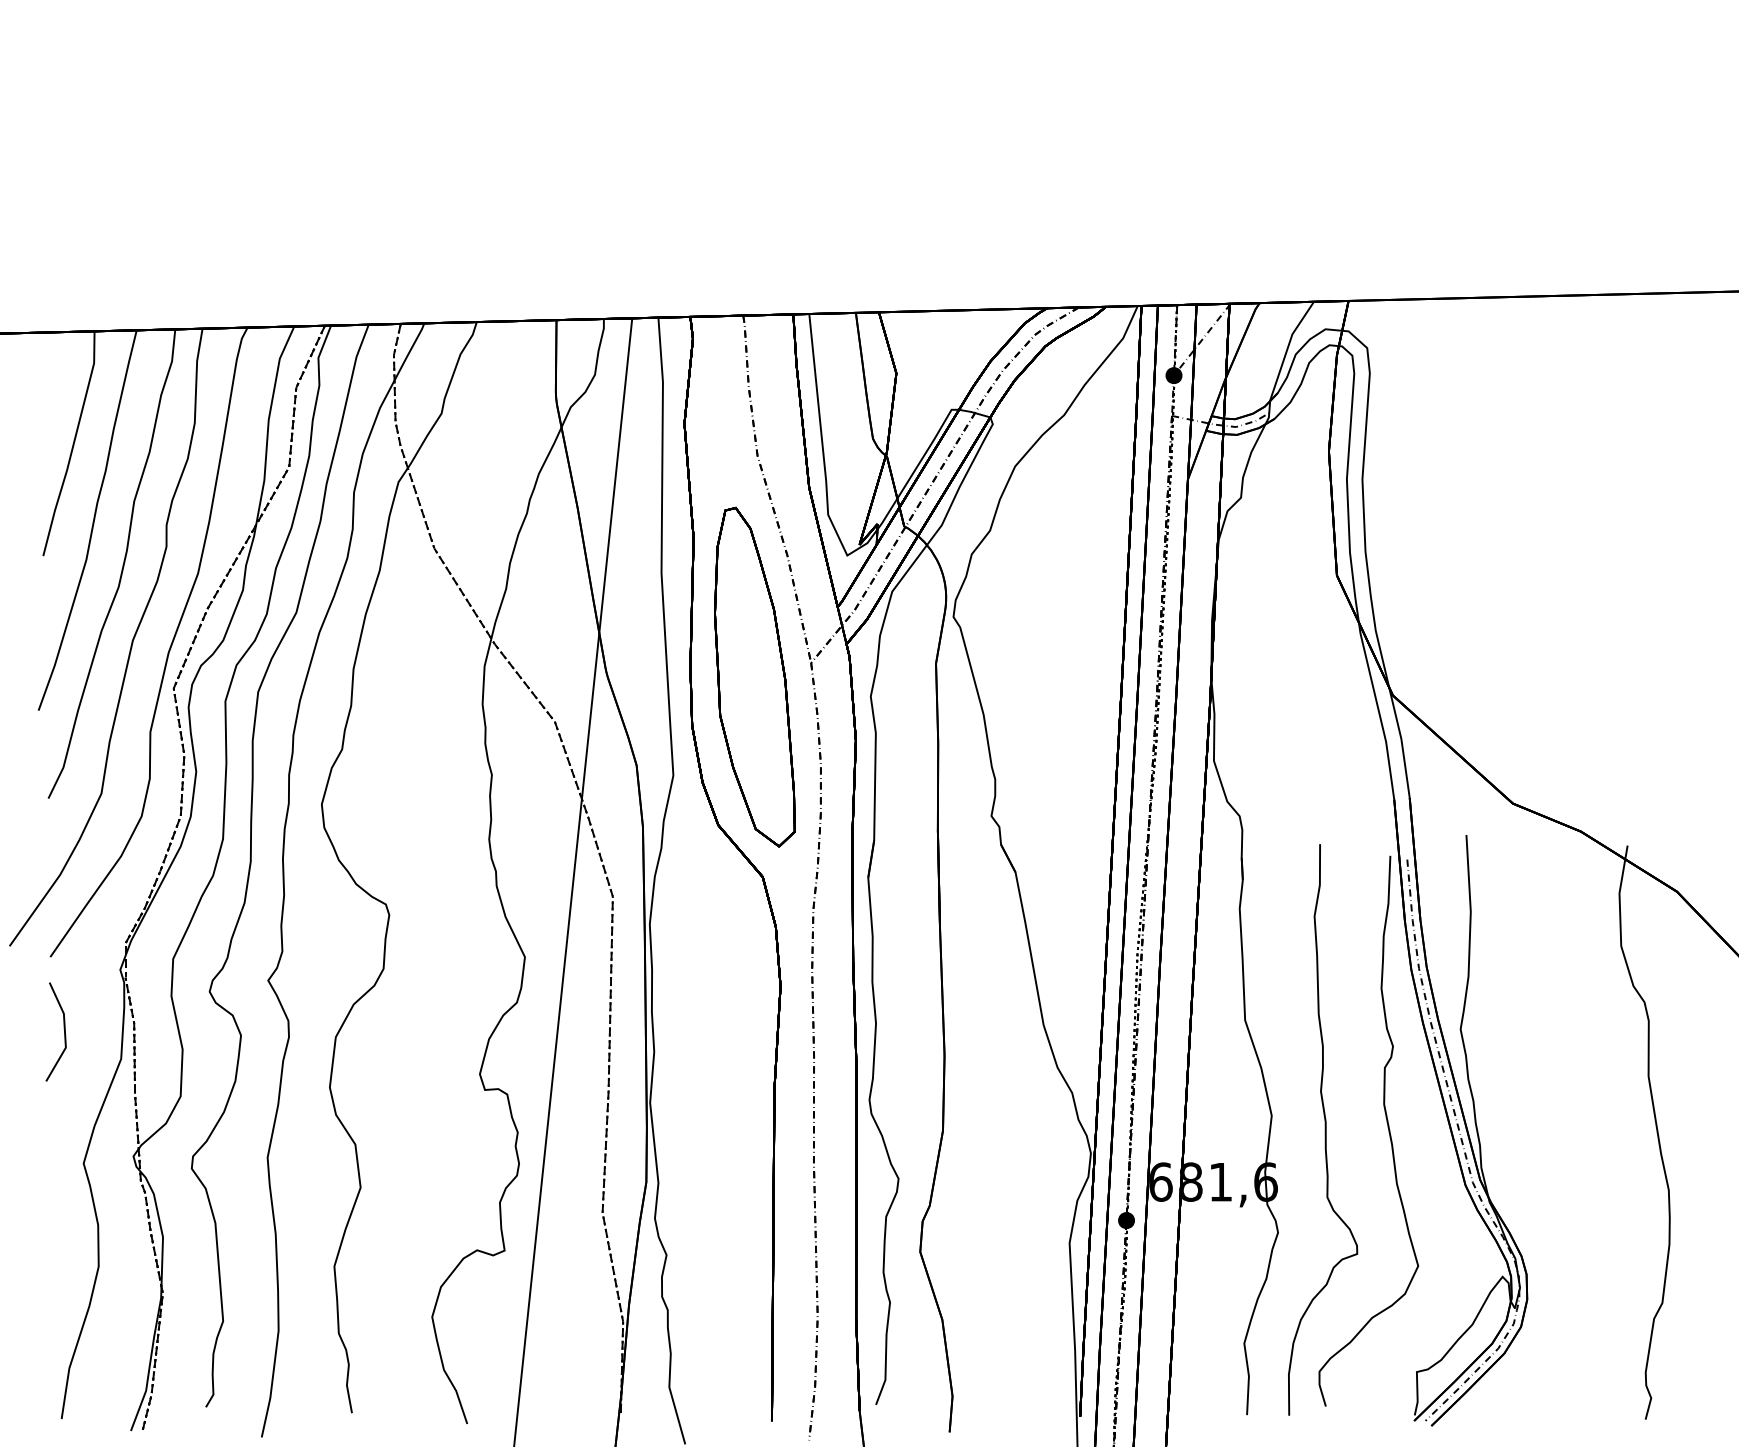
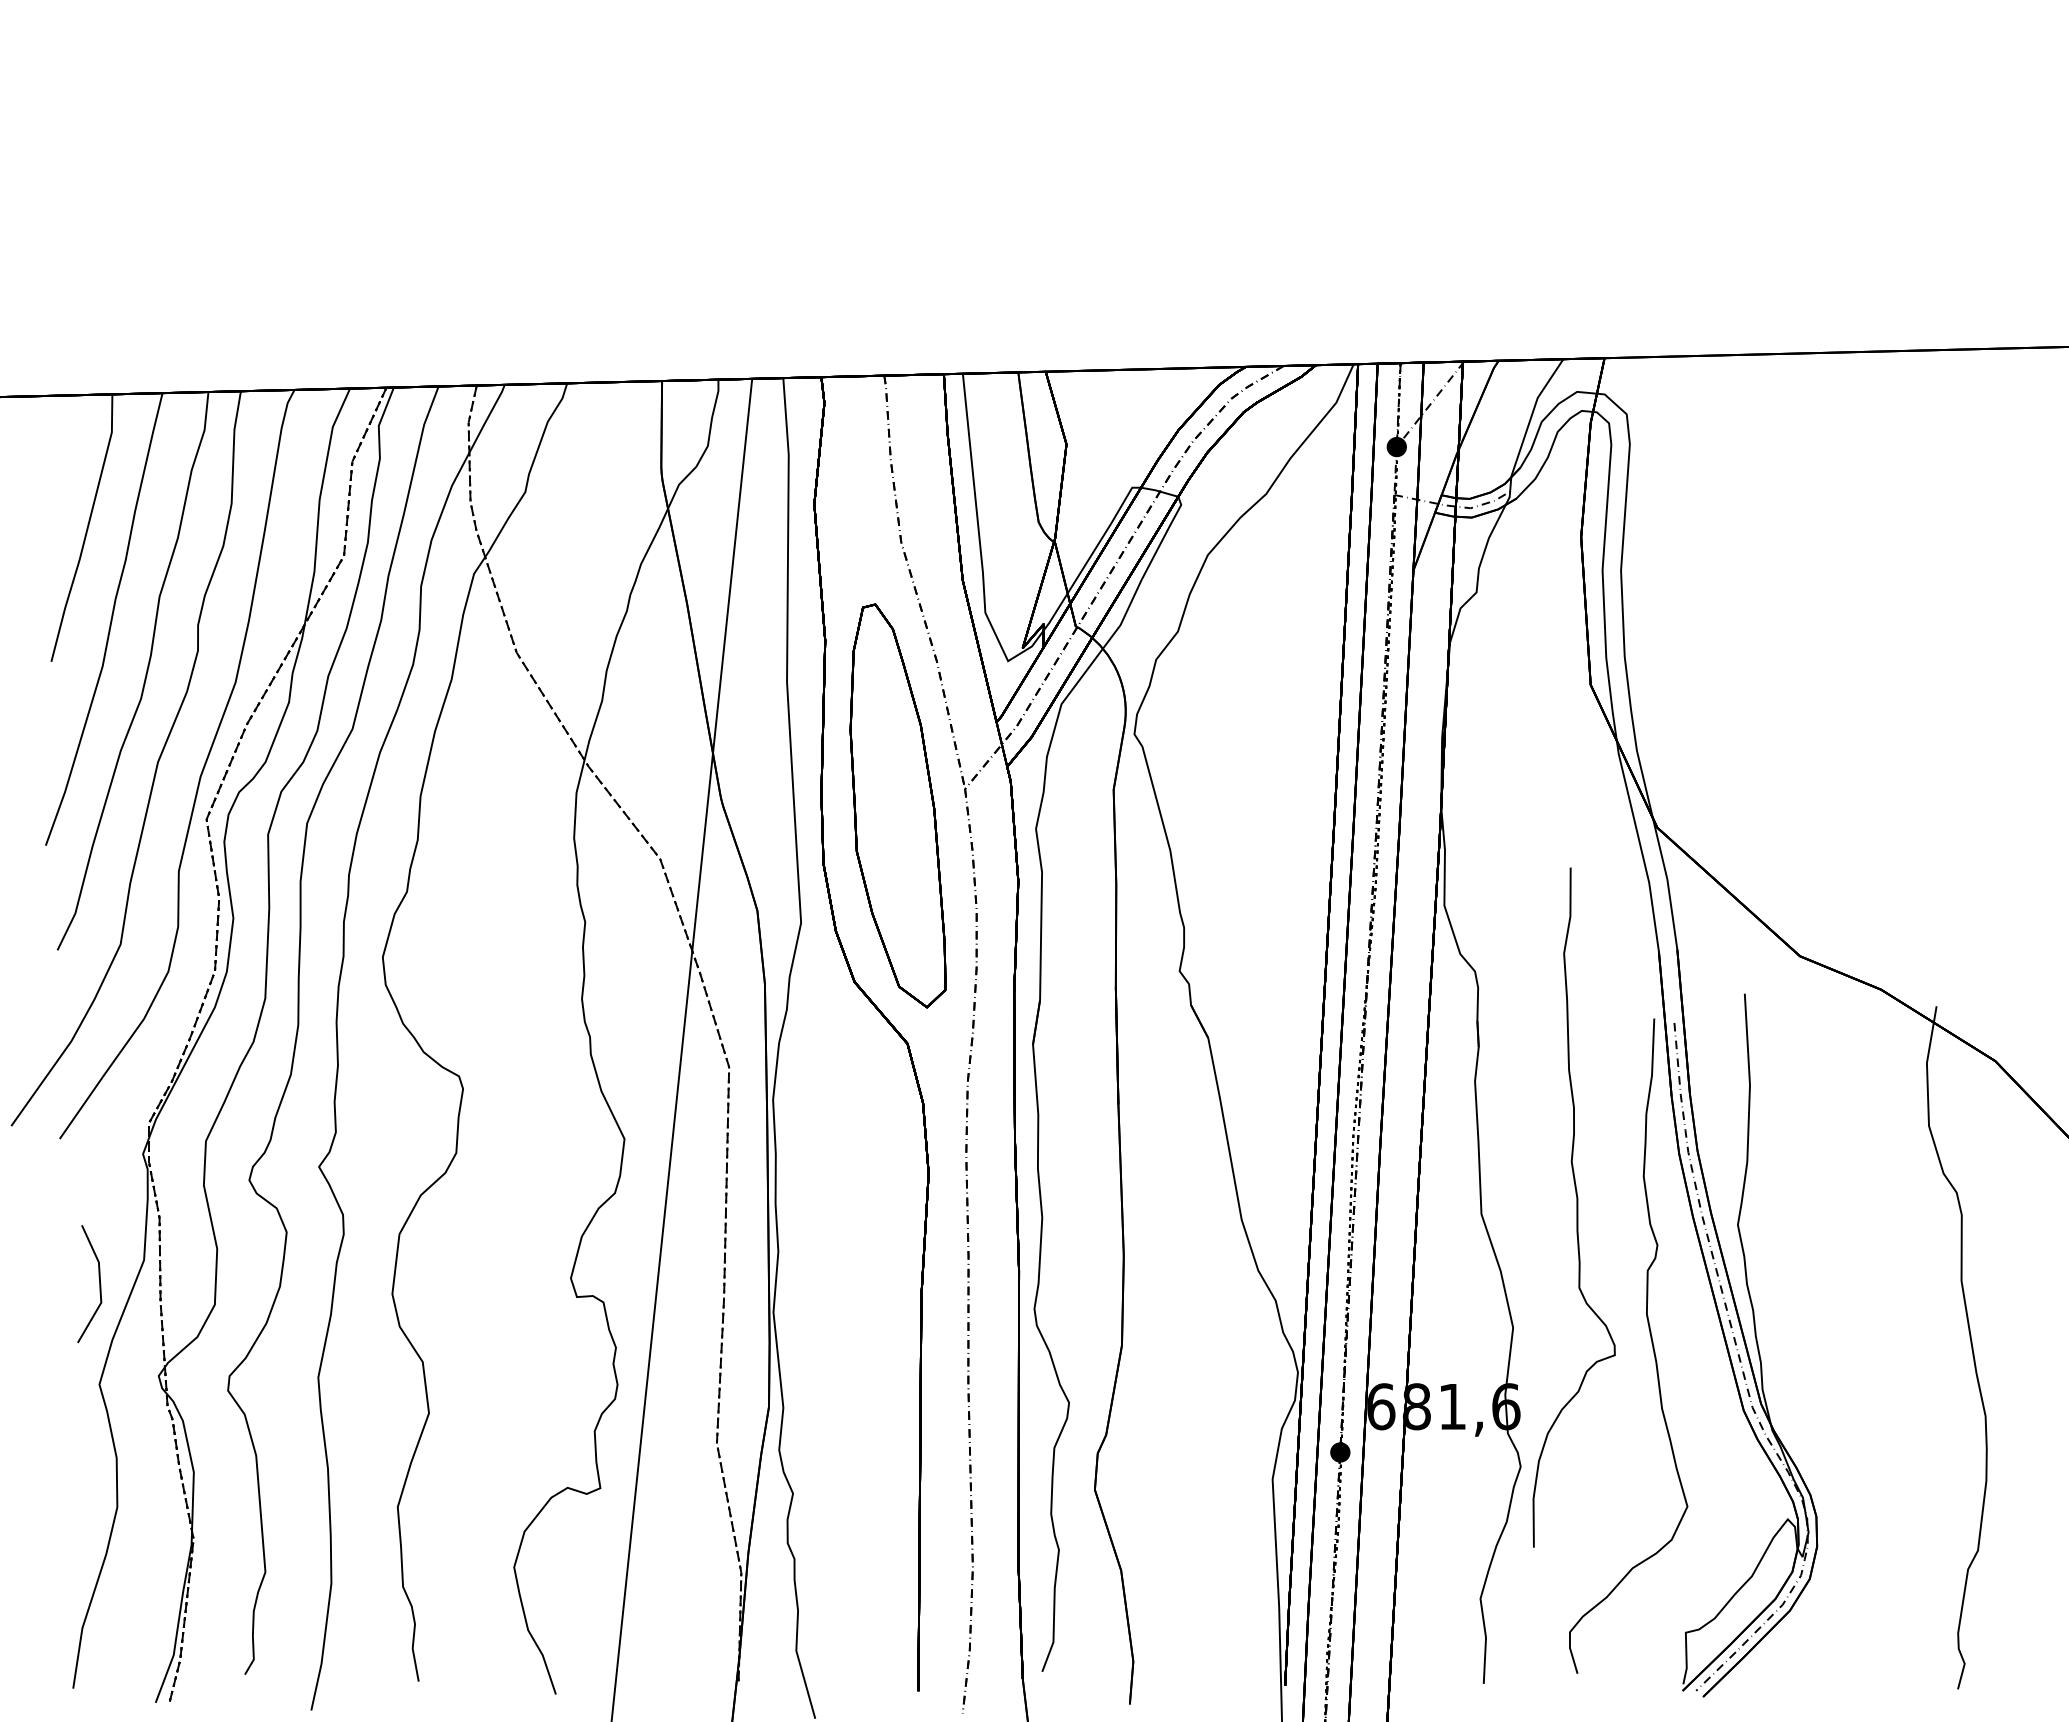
line: (64, 1032) -> (99, 1284), moved
curve: (1324, 1129) -> (1576, 1207), moved

